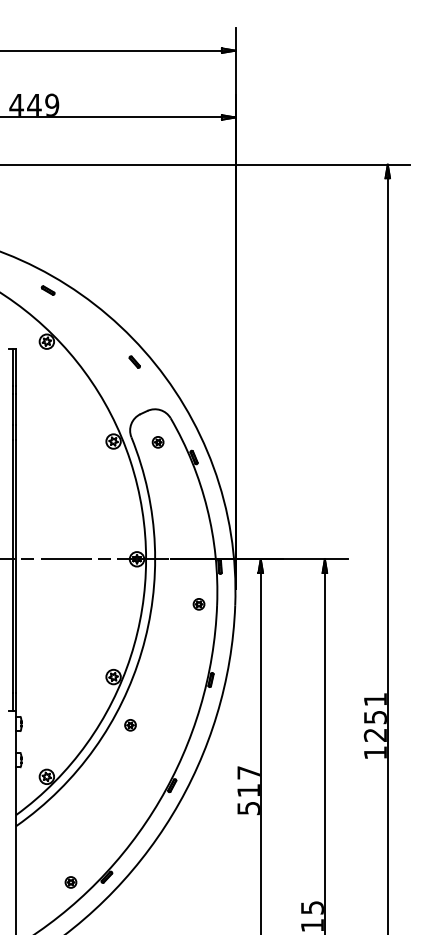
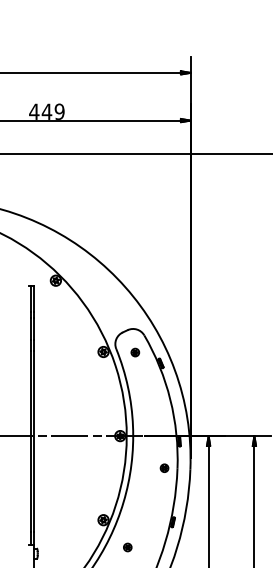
part: (47, 290) -> (56, 244), removed
part: (134, 361) -> (118, 294), removed
part: (130, 725) -> (127, 547), moved

